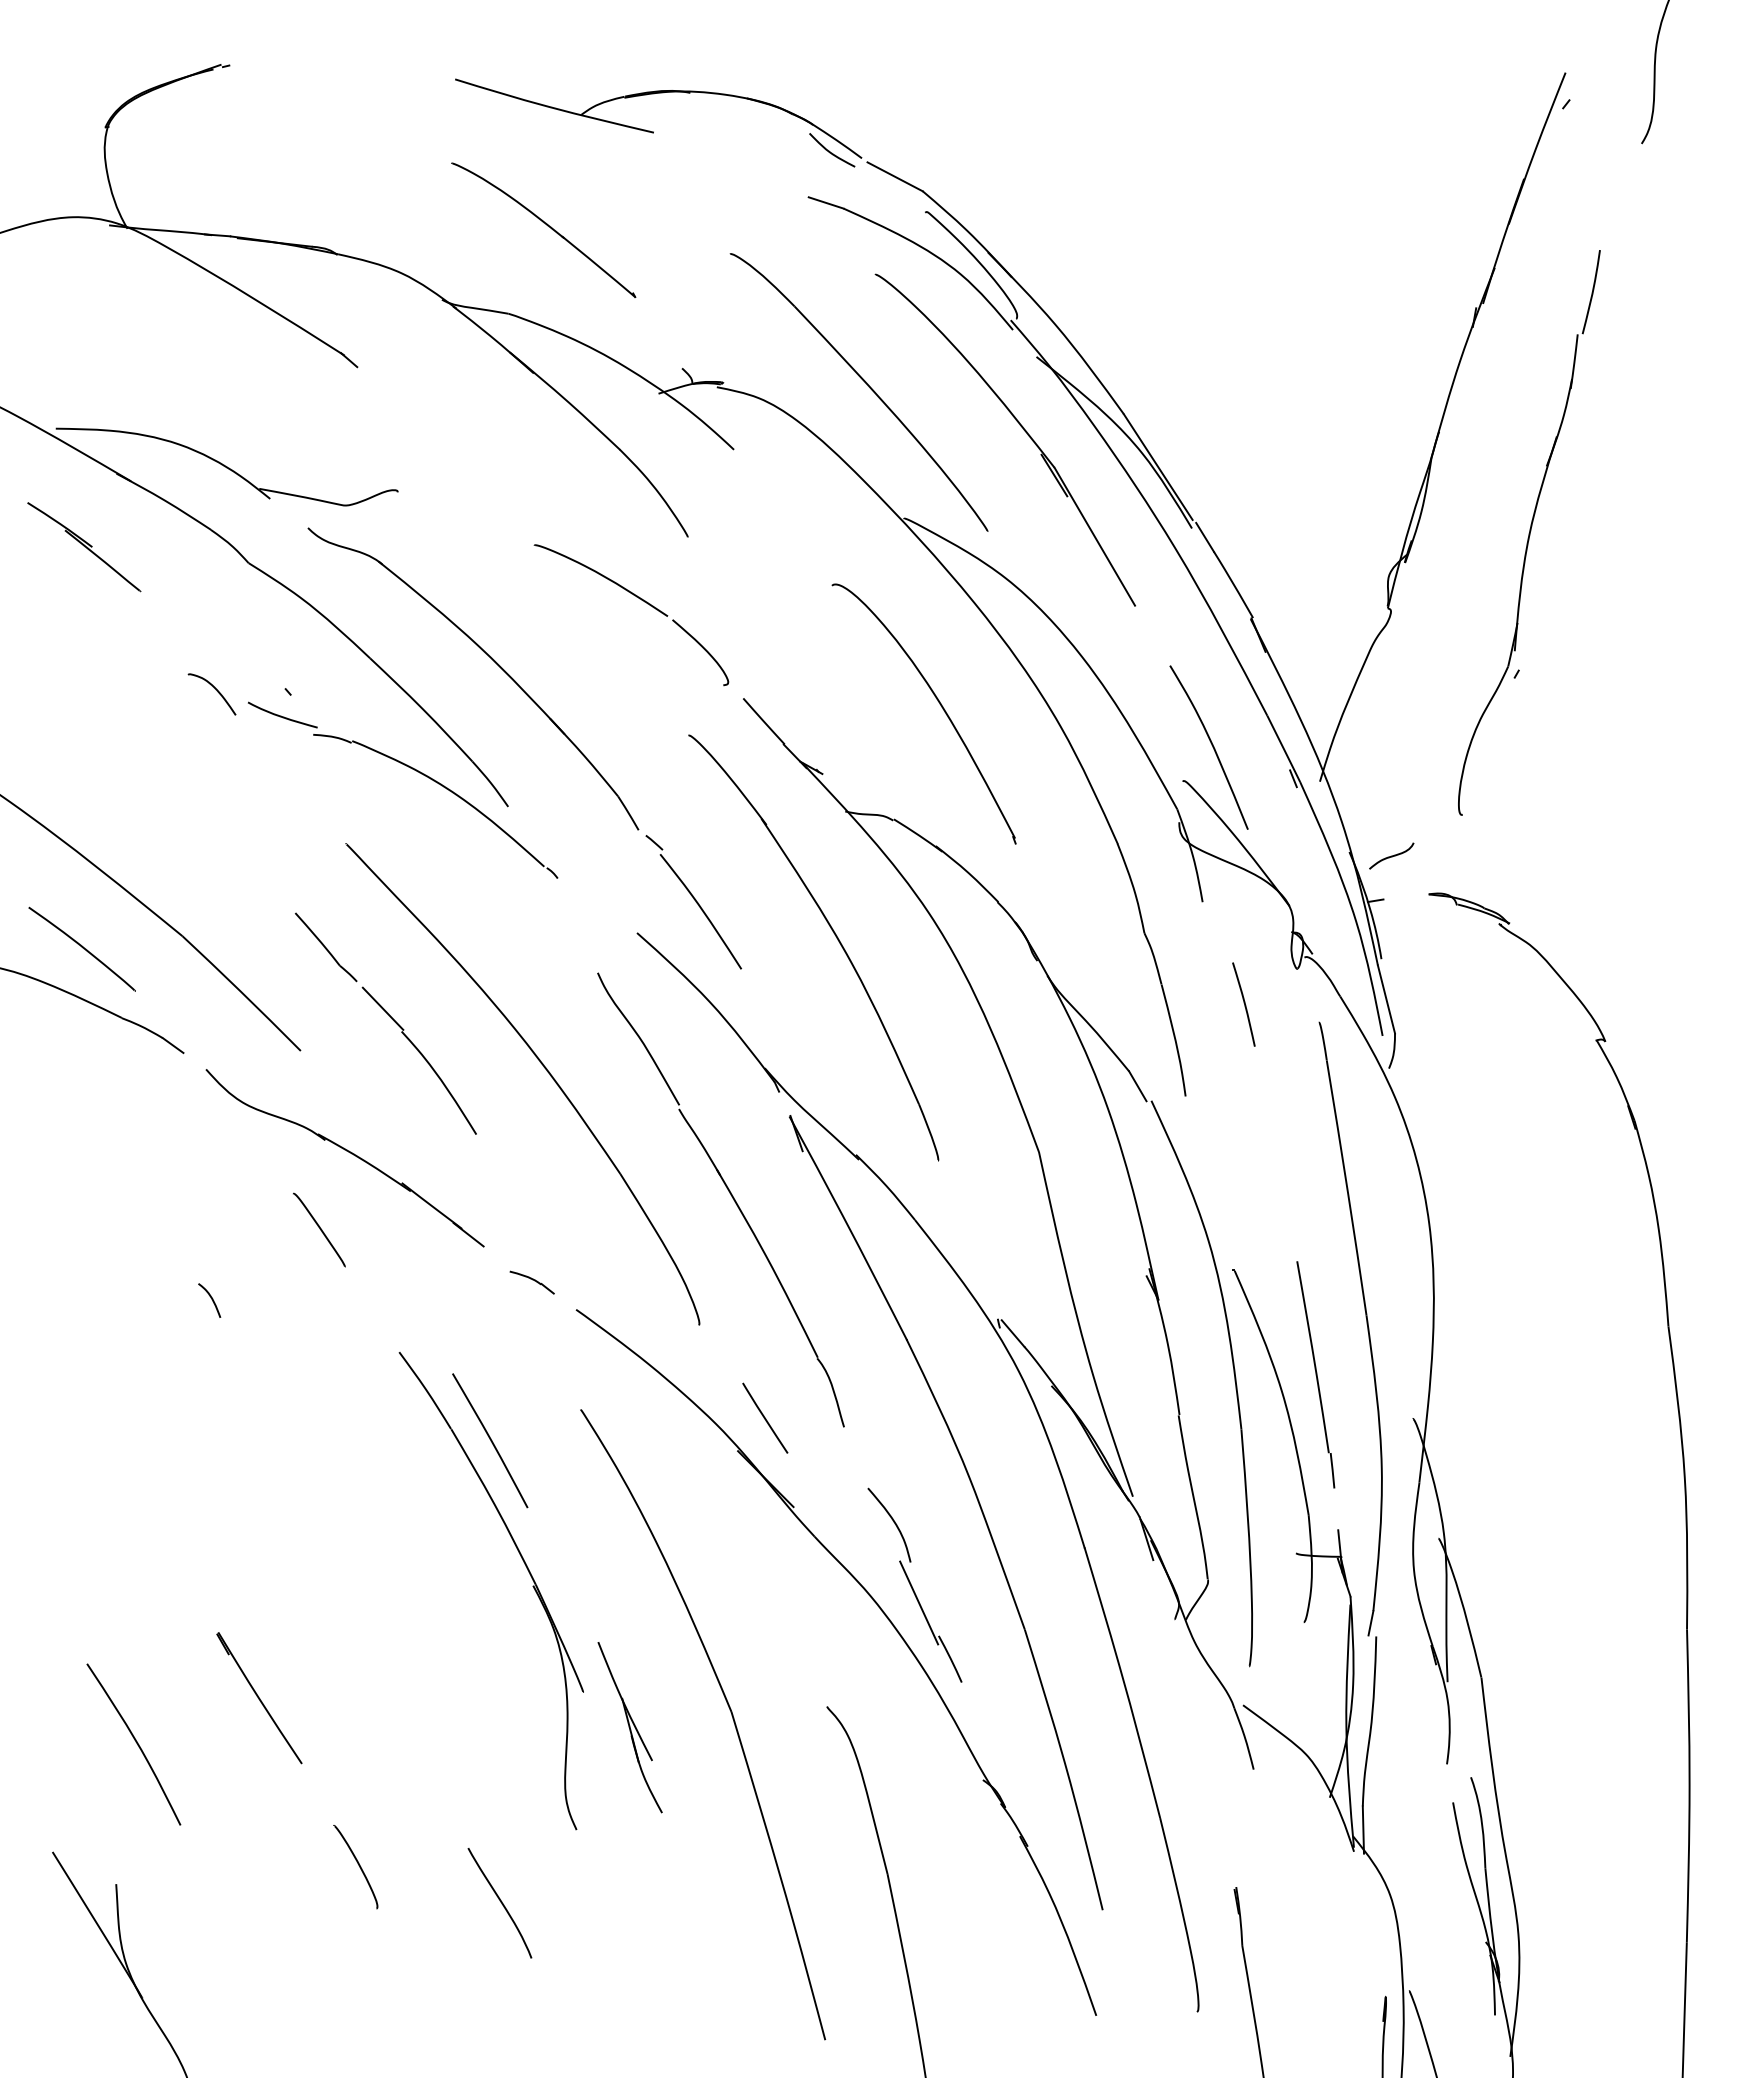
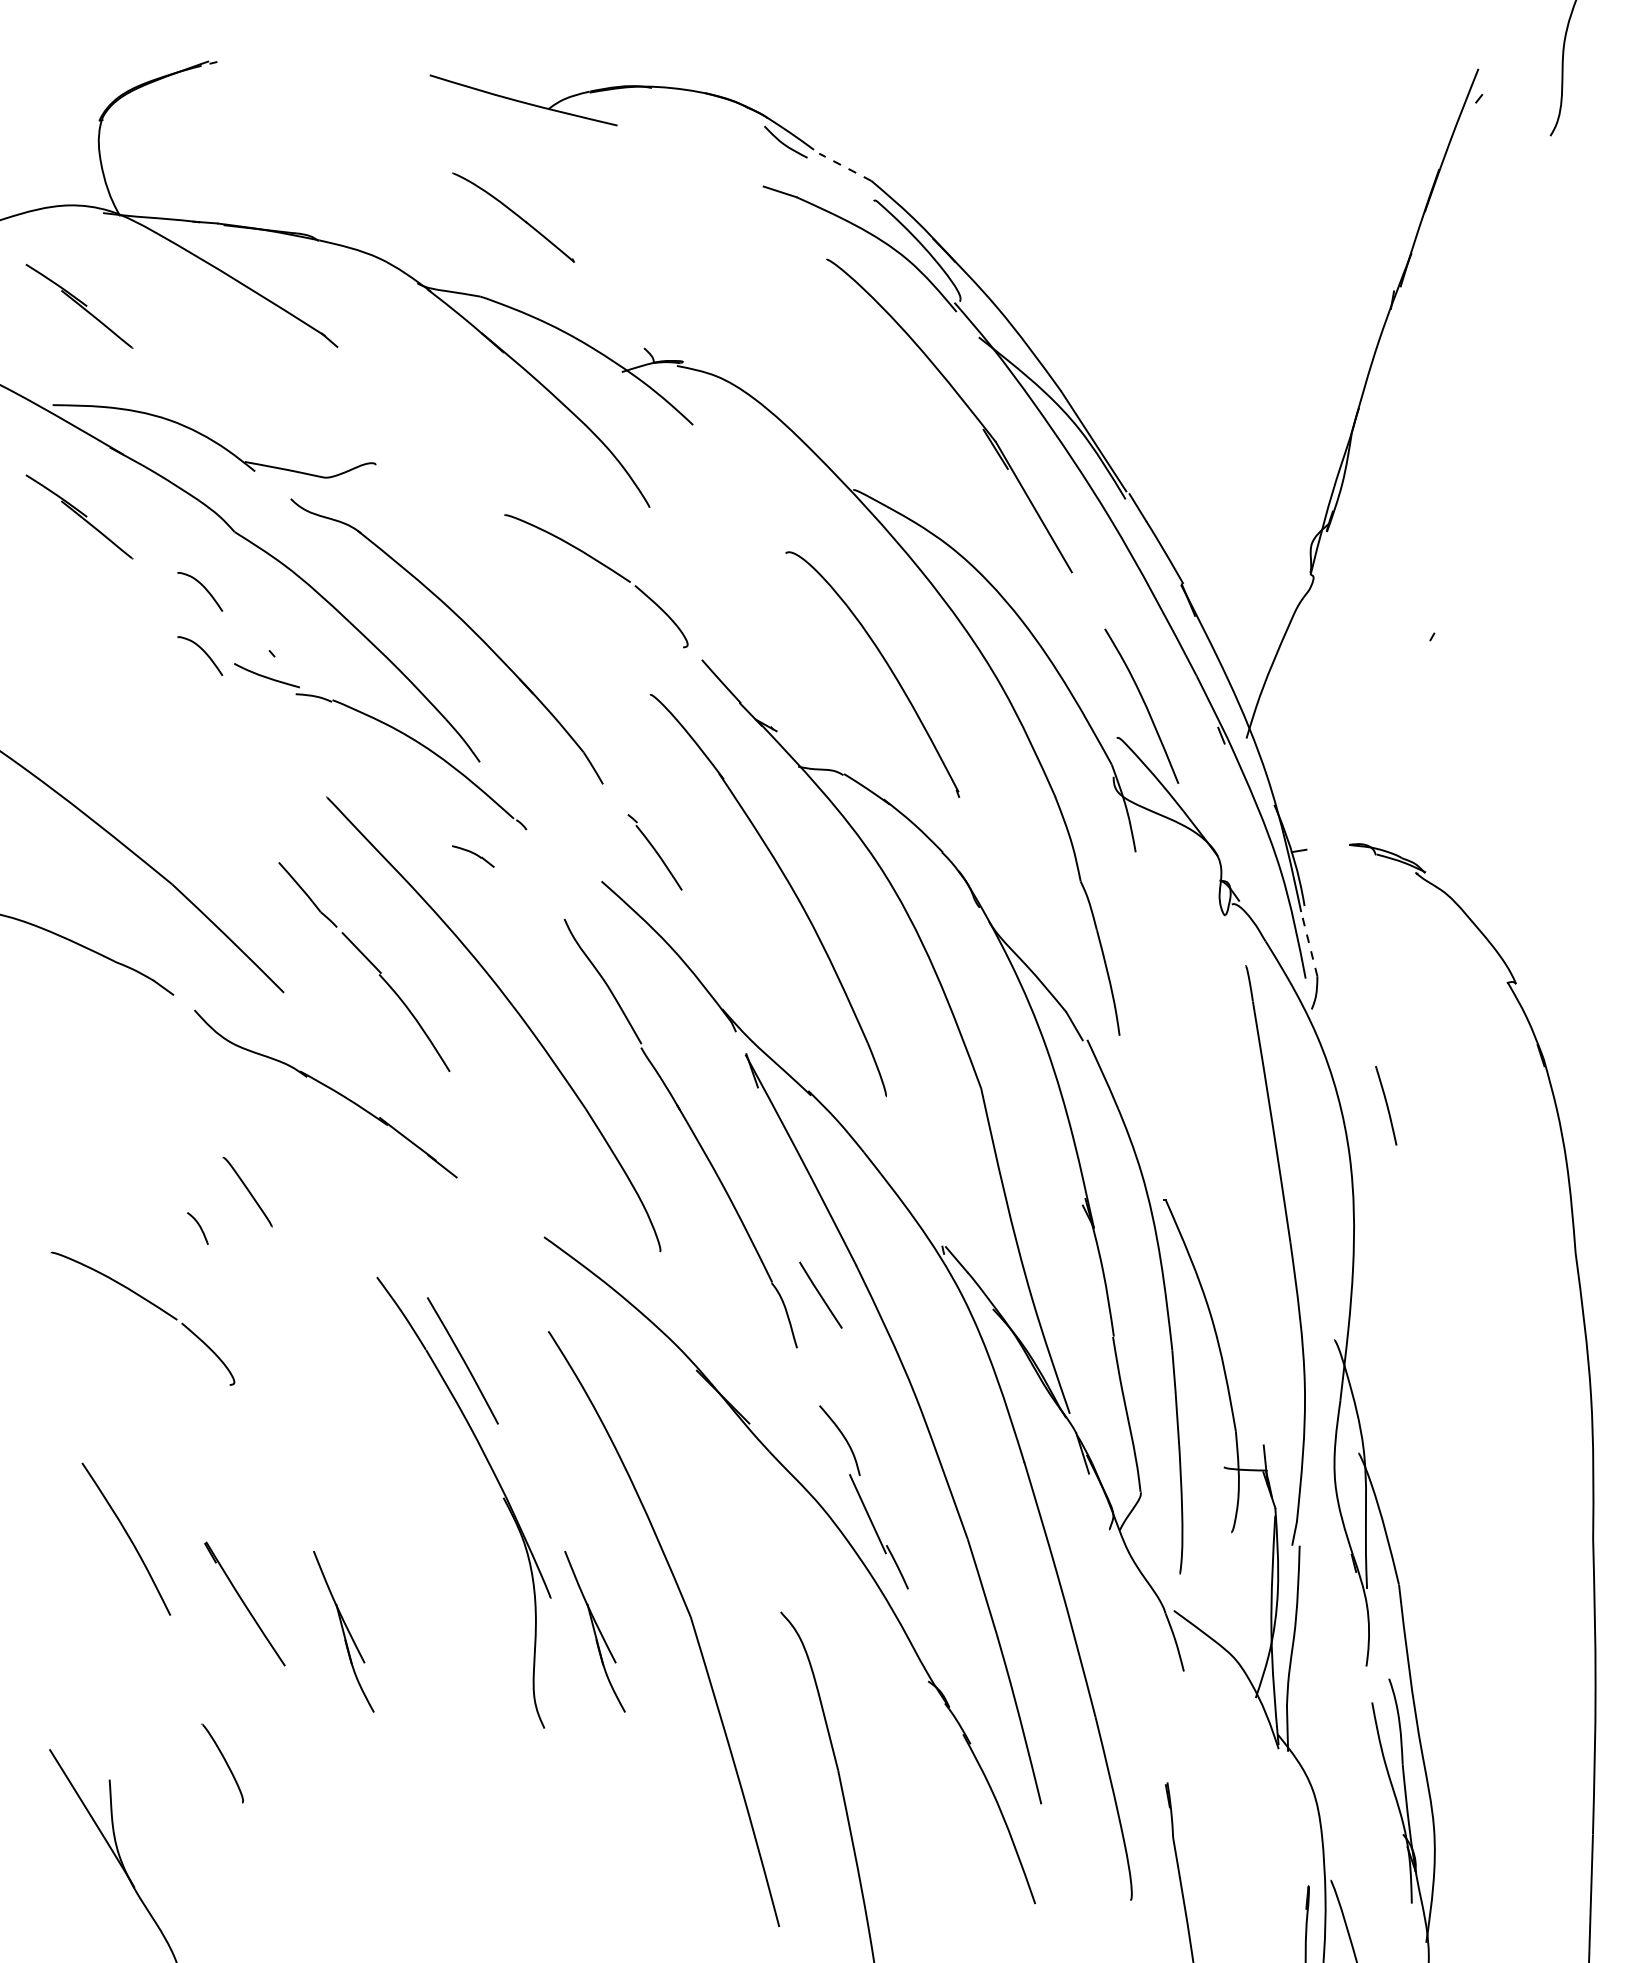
line: (894, 176) -> (844, 166), solid -> dashed
part: (543, 229) -> (513, 217), size x0.7
part: (84, 324) -> (79, 306), added
part: (868, 387) -> (820, 366), removed
part: (1529, 532) -> (1444, 503), removed
curve: (217, 624) -> (205, 590), added
curve: (1391, 855) -> (1314, 808), removed
part: (693, 902) -> (654, 852), size x0.6
curve: (81, 947) -> (76, 895), removed
line: (1386, 998) -> (1309, 943), solid -> dashed
curve: (1243, 1003) -> (1385, 1104), moved
curve: (319, 1229) -> (247, 1191), moved
part: (531, 1282) -> (472, 856), moved
part: (1315, 1374) -> (1242, 1298), removed
part: (159, 1380) -> (150, 1304), added
line: (765, 1417) -> (821, 1294), moved
part: (363, 1727) -> (343, 1631), added
curve: (135, 1742) -> (127, 1537), moved
curve: (358, 1865) -> (225, 1762), moved
curve: (500, 1902) -> (472, 1796), removed

